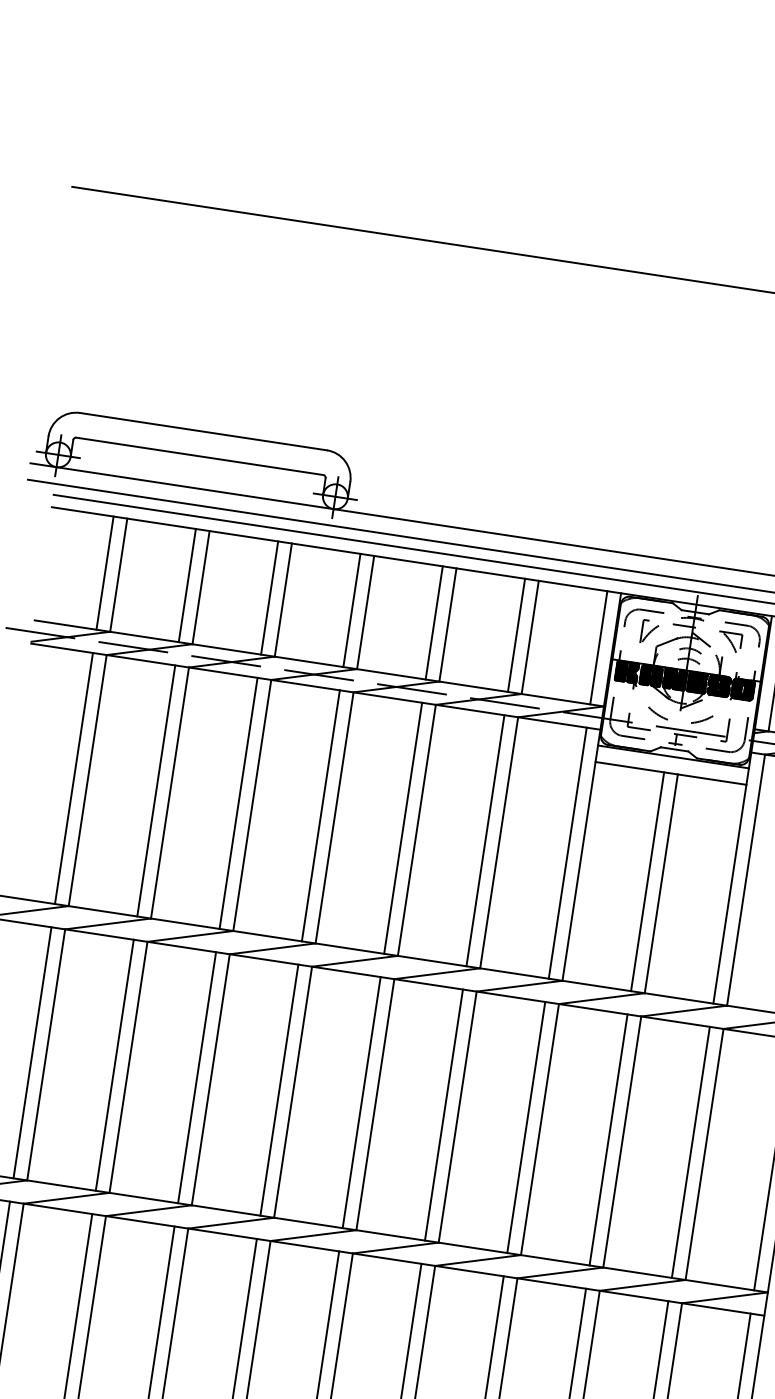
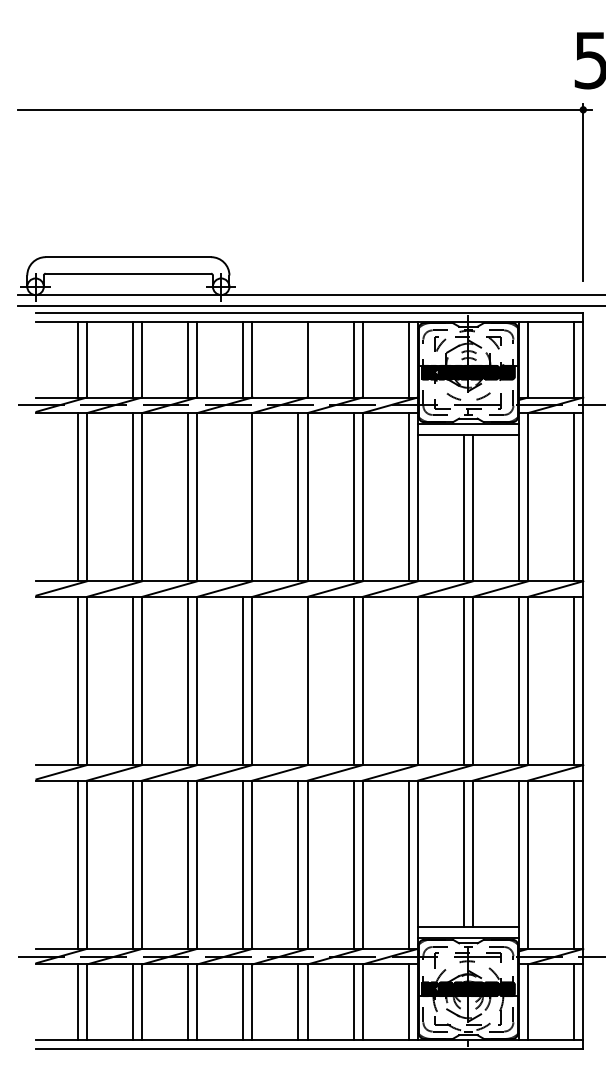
line: (434, 622) -> (298, 359), removed
line: (321, 816) -> (243, 497), removed
line: (361, 1101) -> (298, 680), removed
line: (526, 1126) -> (408, 680), removed

